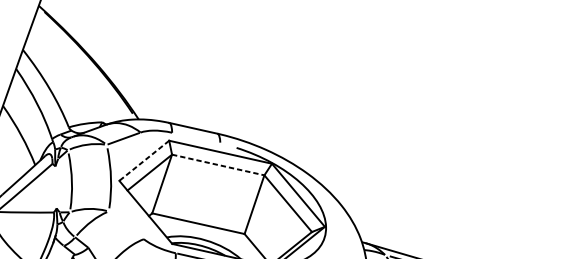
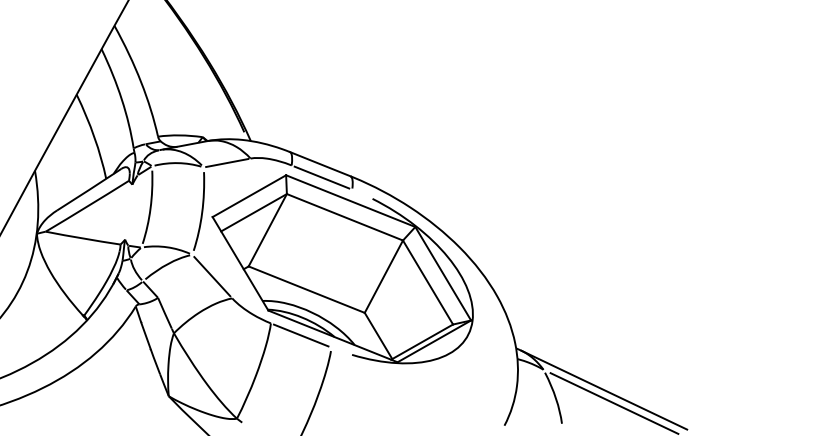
line: (195, 138) -> (321, 177), added
line: (143, 161) -> (248, 196), dashed -> solid
line: (217, 165) -> (344, 217), dashed -> solid
line: (126, 225) -> (212, 276), added

